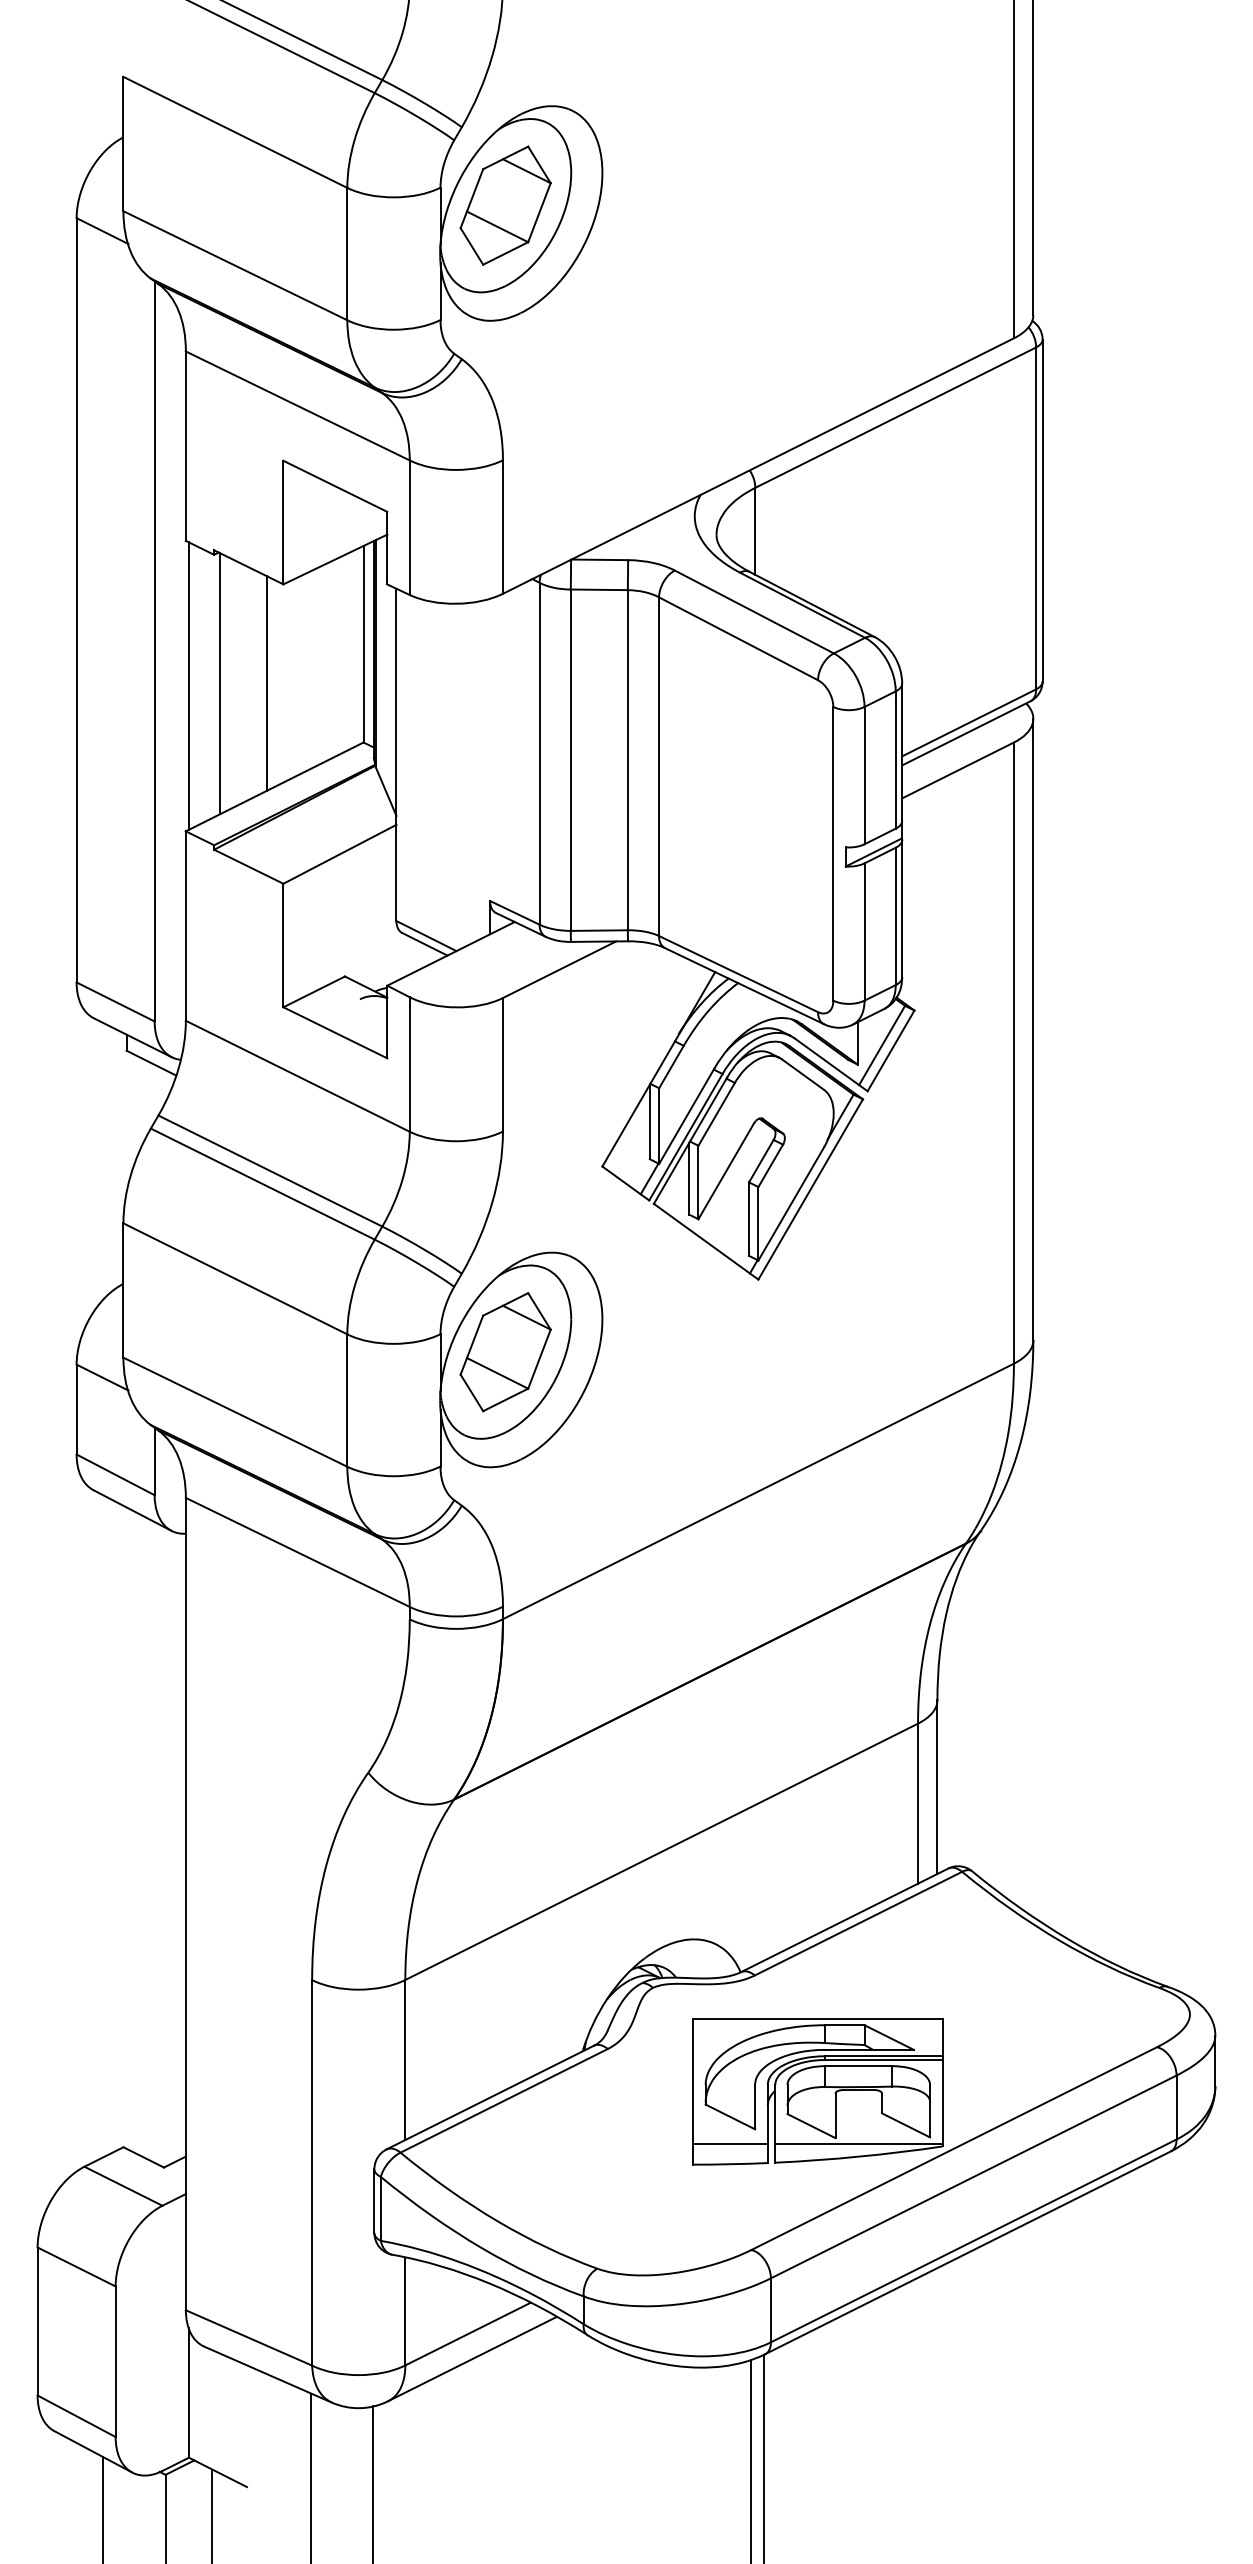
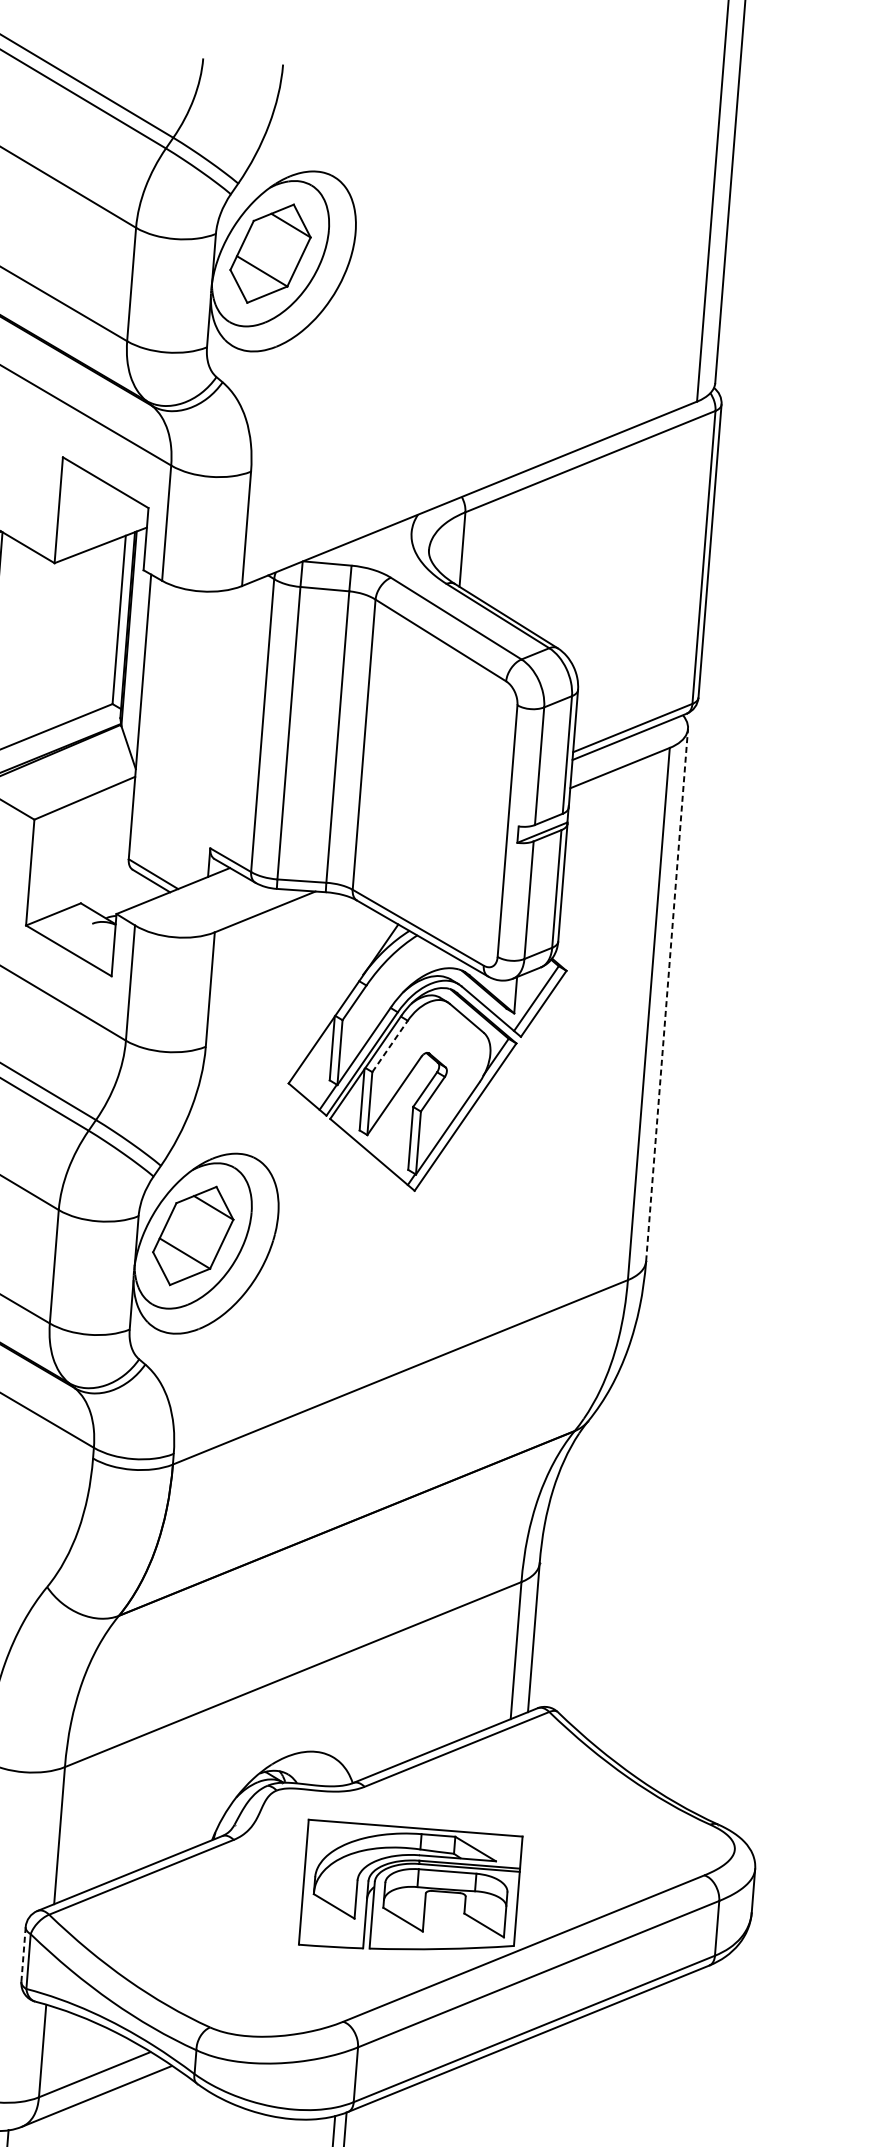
line: (266, 683) -> (33, 646), removed
line: (1033, 1029) -> (667, 995), solid -> dashed
line: (716, 1113) -> (389, 1045), solid -> dashed
line: (729, 2143) -> (331, 1929), removed
line: (858, 2143) -> (442, 1937), removed
line: (374, 2201) -> (23, 1954), solid -> dashed

